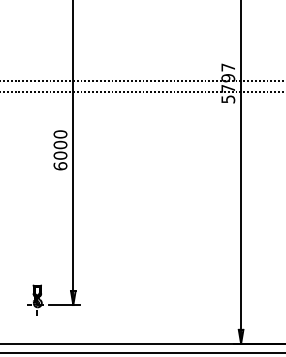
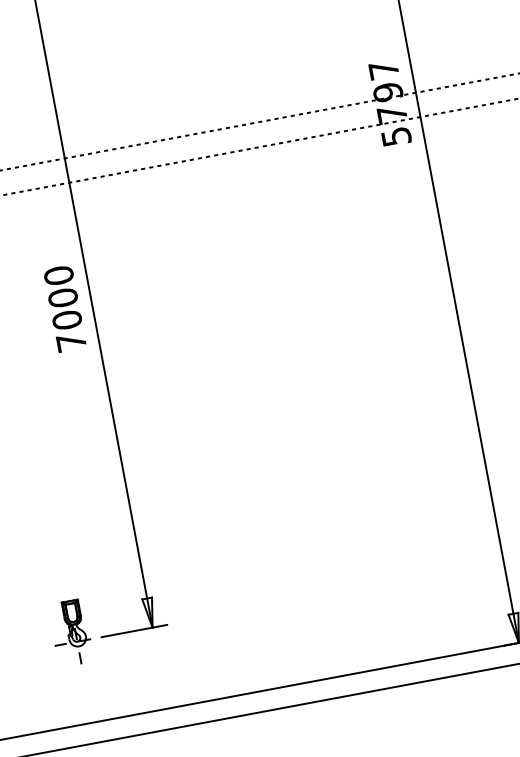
text: (60, 166) -> (71, 342), 6000 -> 7000

